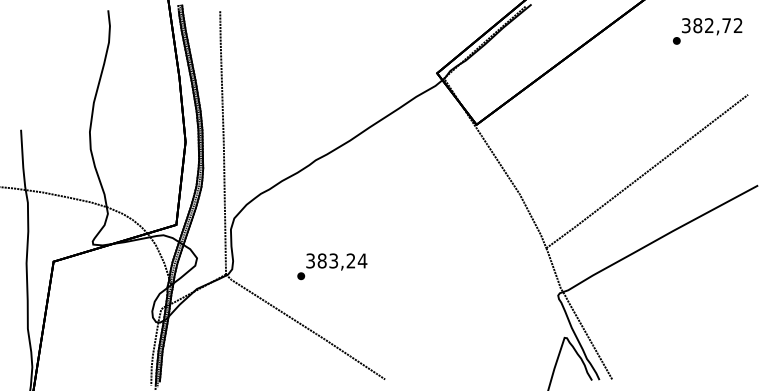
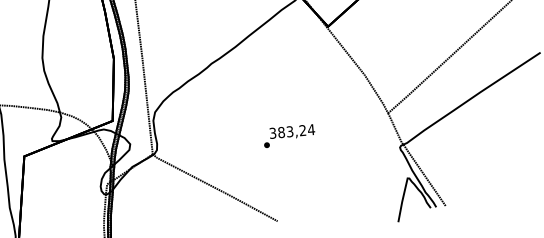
text: (332, 266) -> (289, 135), moved

